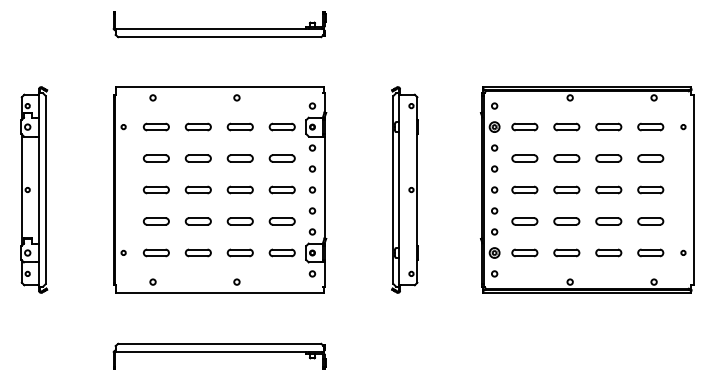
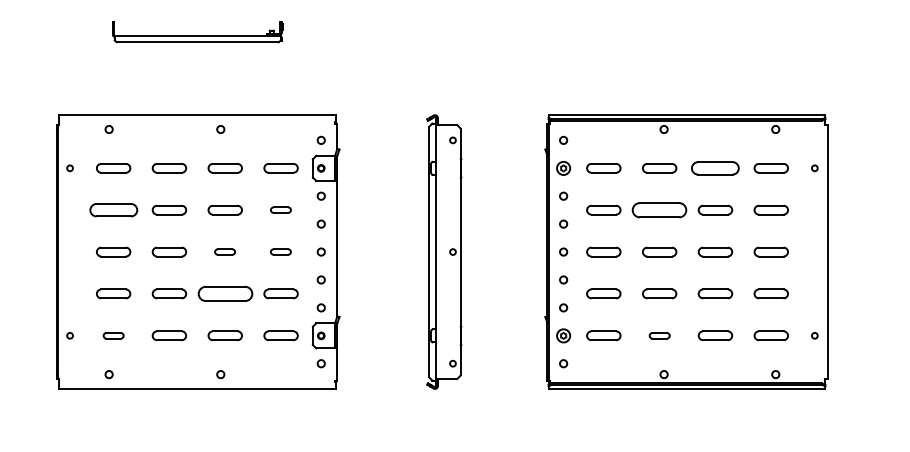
part: (219, 24) -> (197, 31), size x0.6
part: (608, 126) -> (715, 167), size x1.4
part: (155, 158) -> (112, 210), size x1.4
part: (281, 158) -> (280, 210), size x0.6
part: (566, 158) -> (659, 210), size x1.6
part: (239, 189) -> (224, 251), size x0.6
part: (281, 189) -> (280, 251), size x0.6
part: (239, 221) -> (224, 293), size x1.6
part: (156, 252) -> (113, 335), size x0.6
part: (566, 252) -> (659, 335), size x0.6

